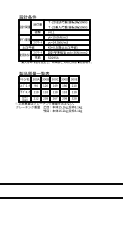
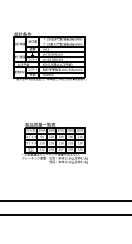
part: (48, 92) -> (54, 143), moved

